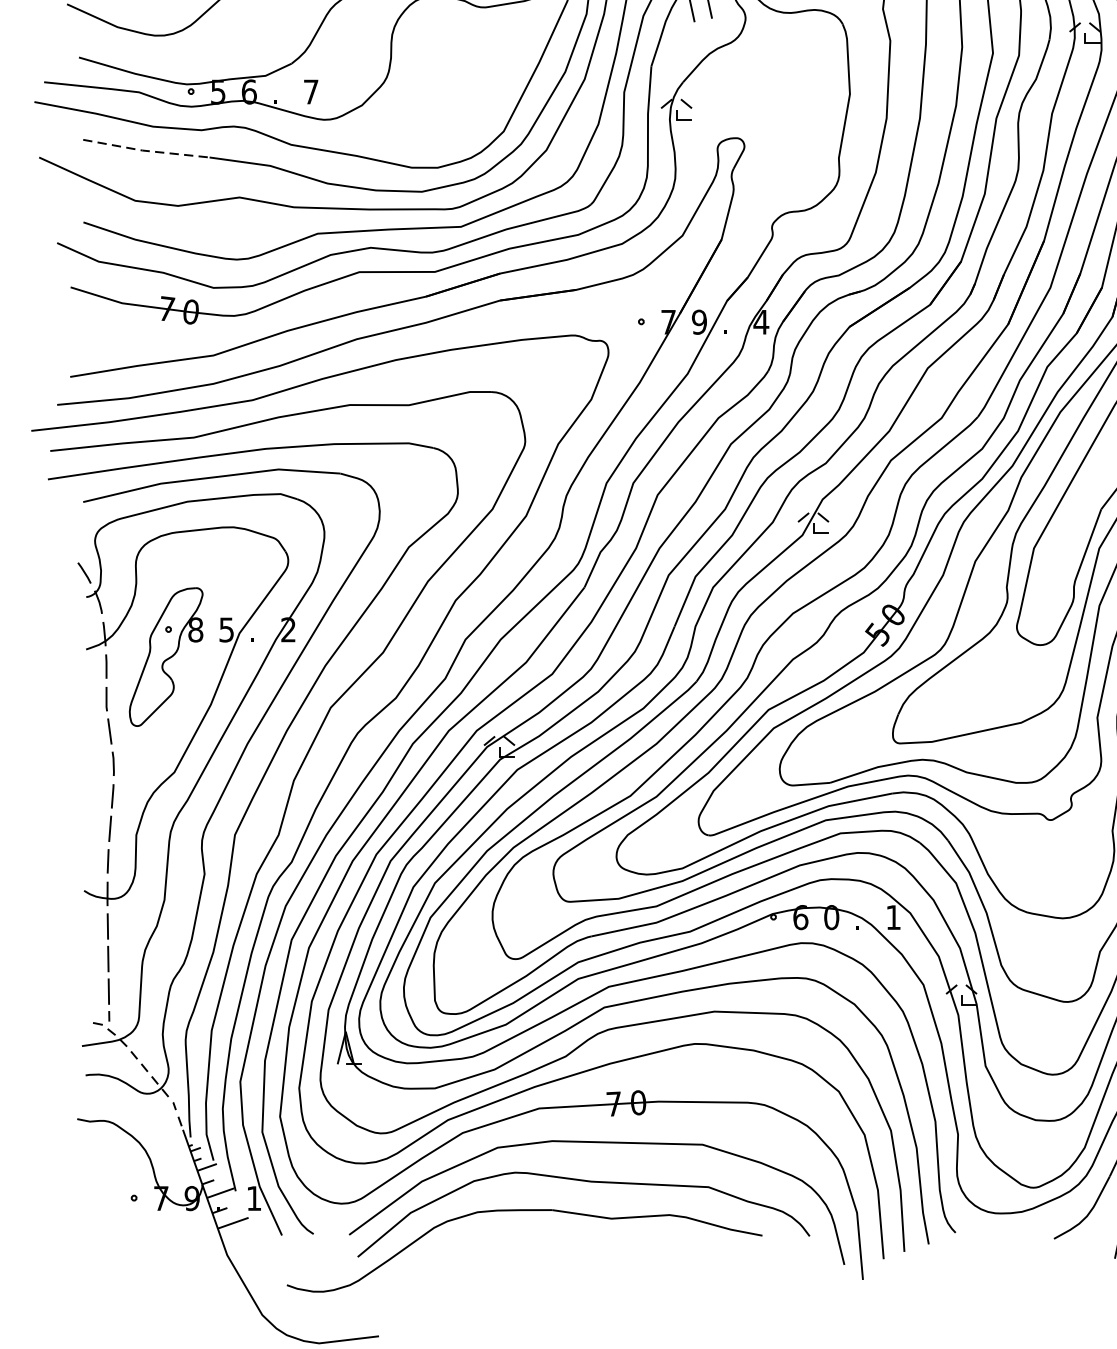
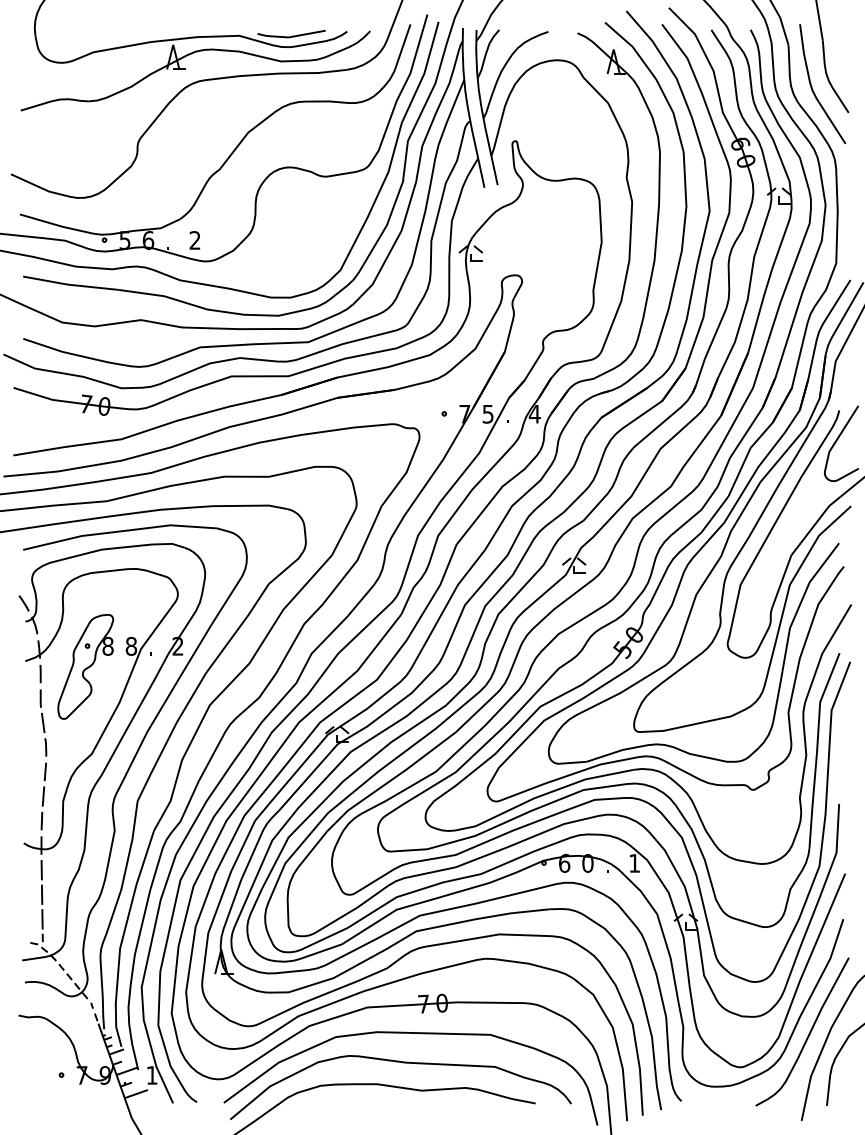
text: (310, 92) -> (194, 240), 7 -> 2
line: (145, 150) -> (70, 284), dashed -> solid
text: (698, 321) -> (487, 413), 9 -> 5
text: (226, 628) -> (131, 645), 5 -> 8

